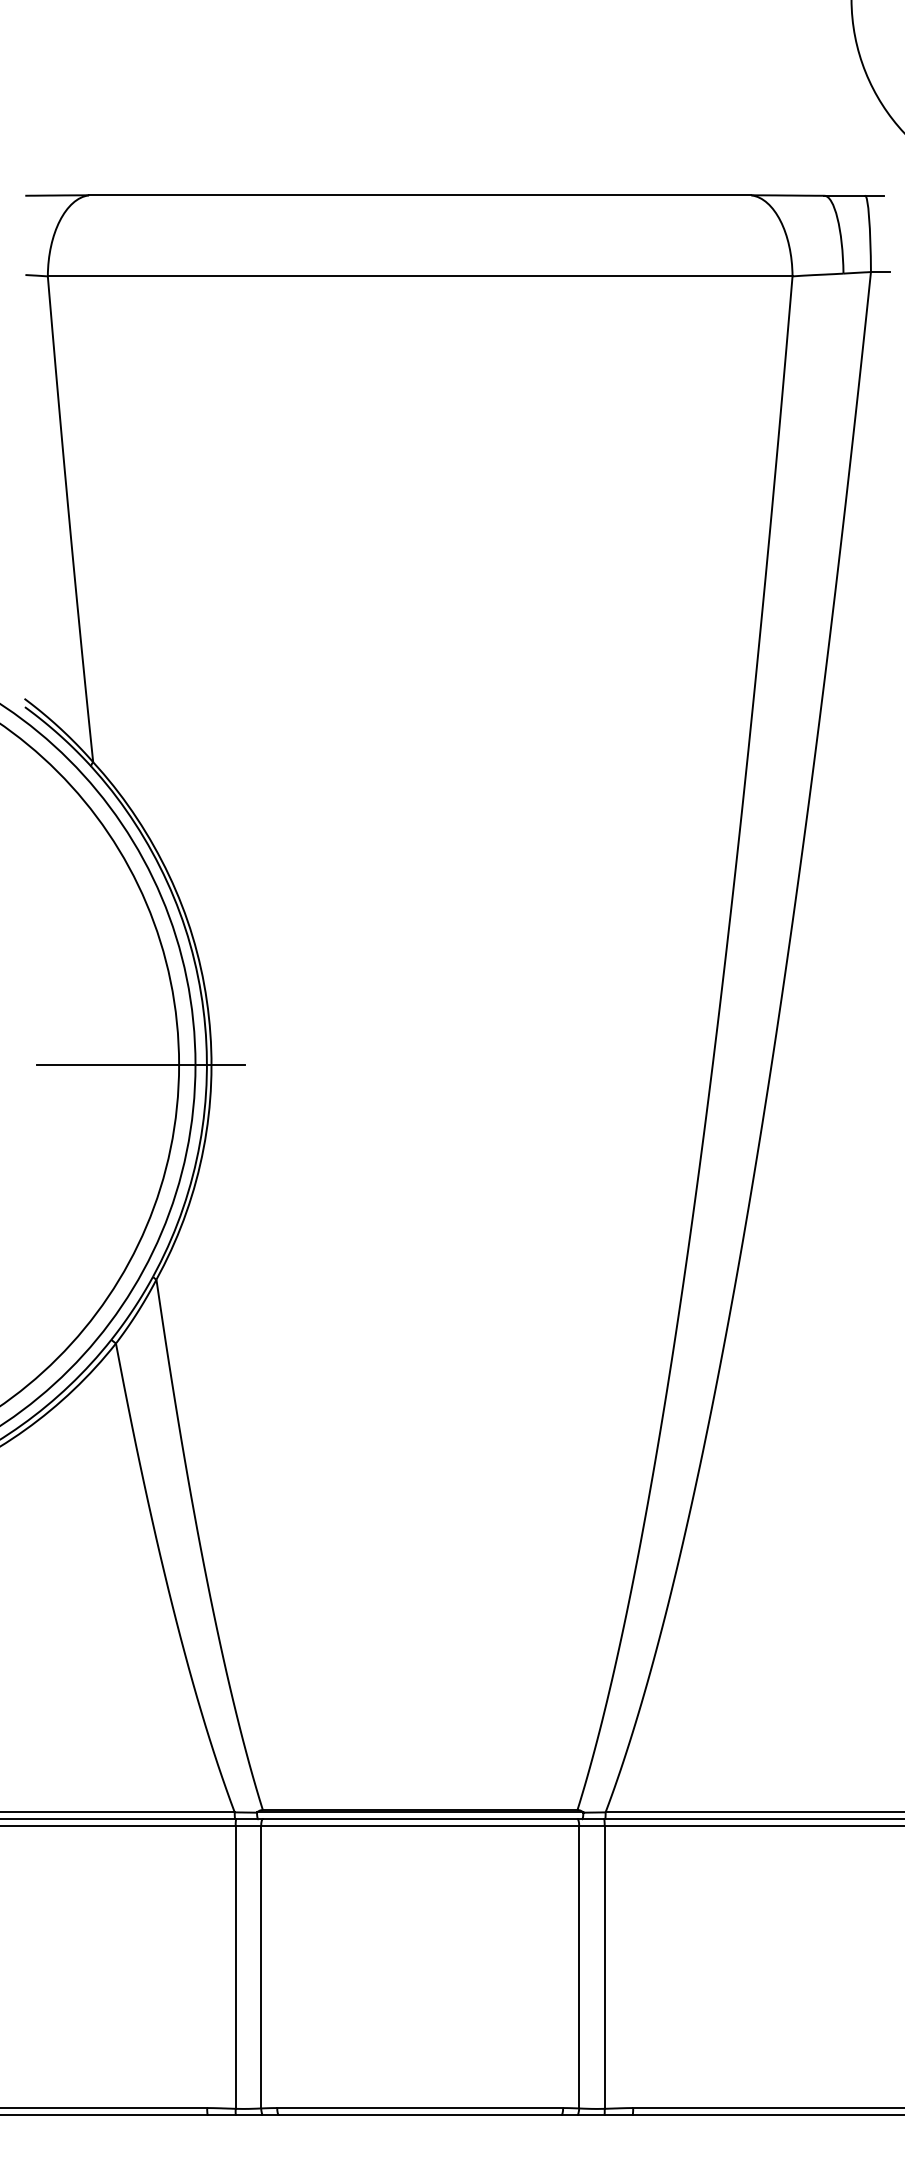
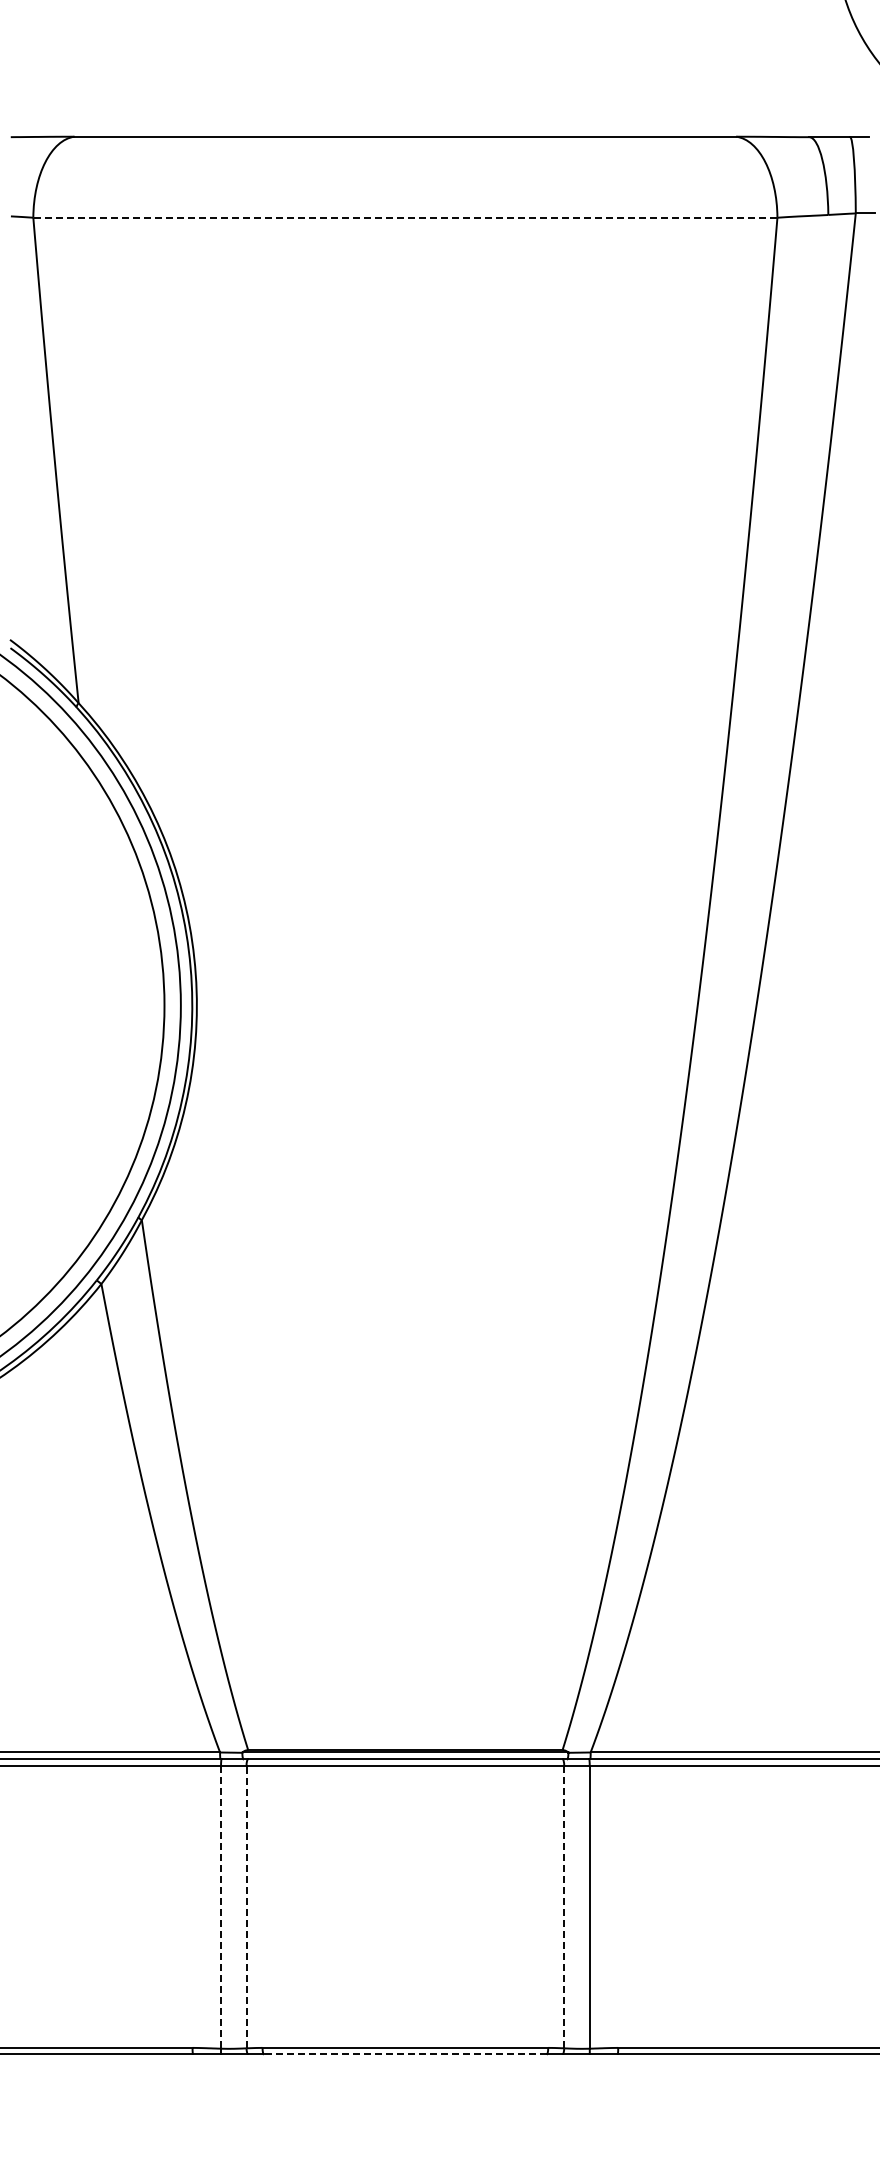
line: (419, 276) -> (404, 217), solid -> dashed
line: (140, 1064) -> (125, 1005), removed
line: (261, 1966) -> (246, 1906), solid -> dashed
line: (235, 1967) -> (220, 1907), solid -> dashed
line: (579, 1967) -> (564, 1907), solid -> dashed
line: (420, 2114) -> (405, 2054), solid -> dashed

